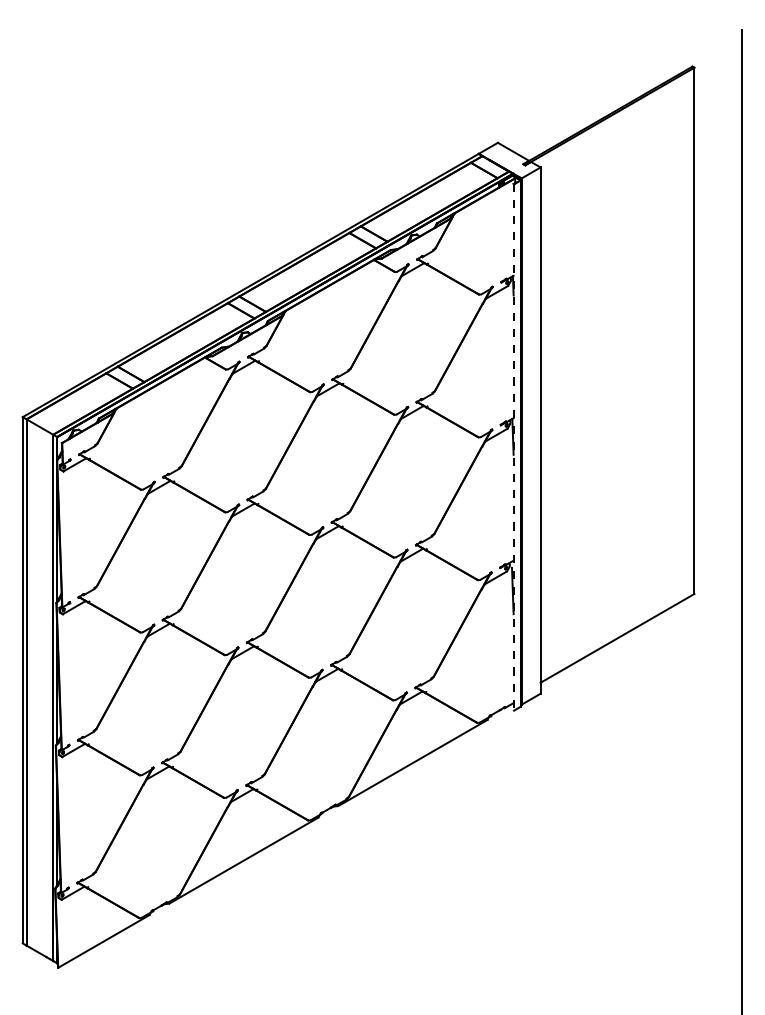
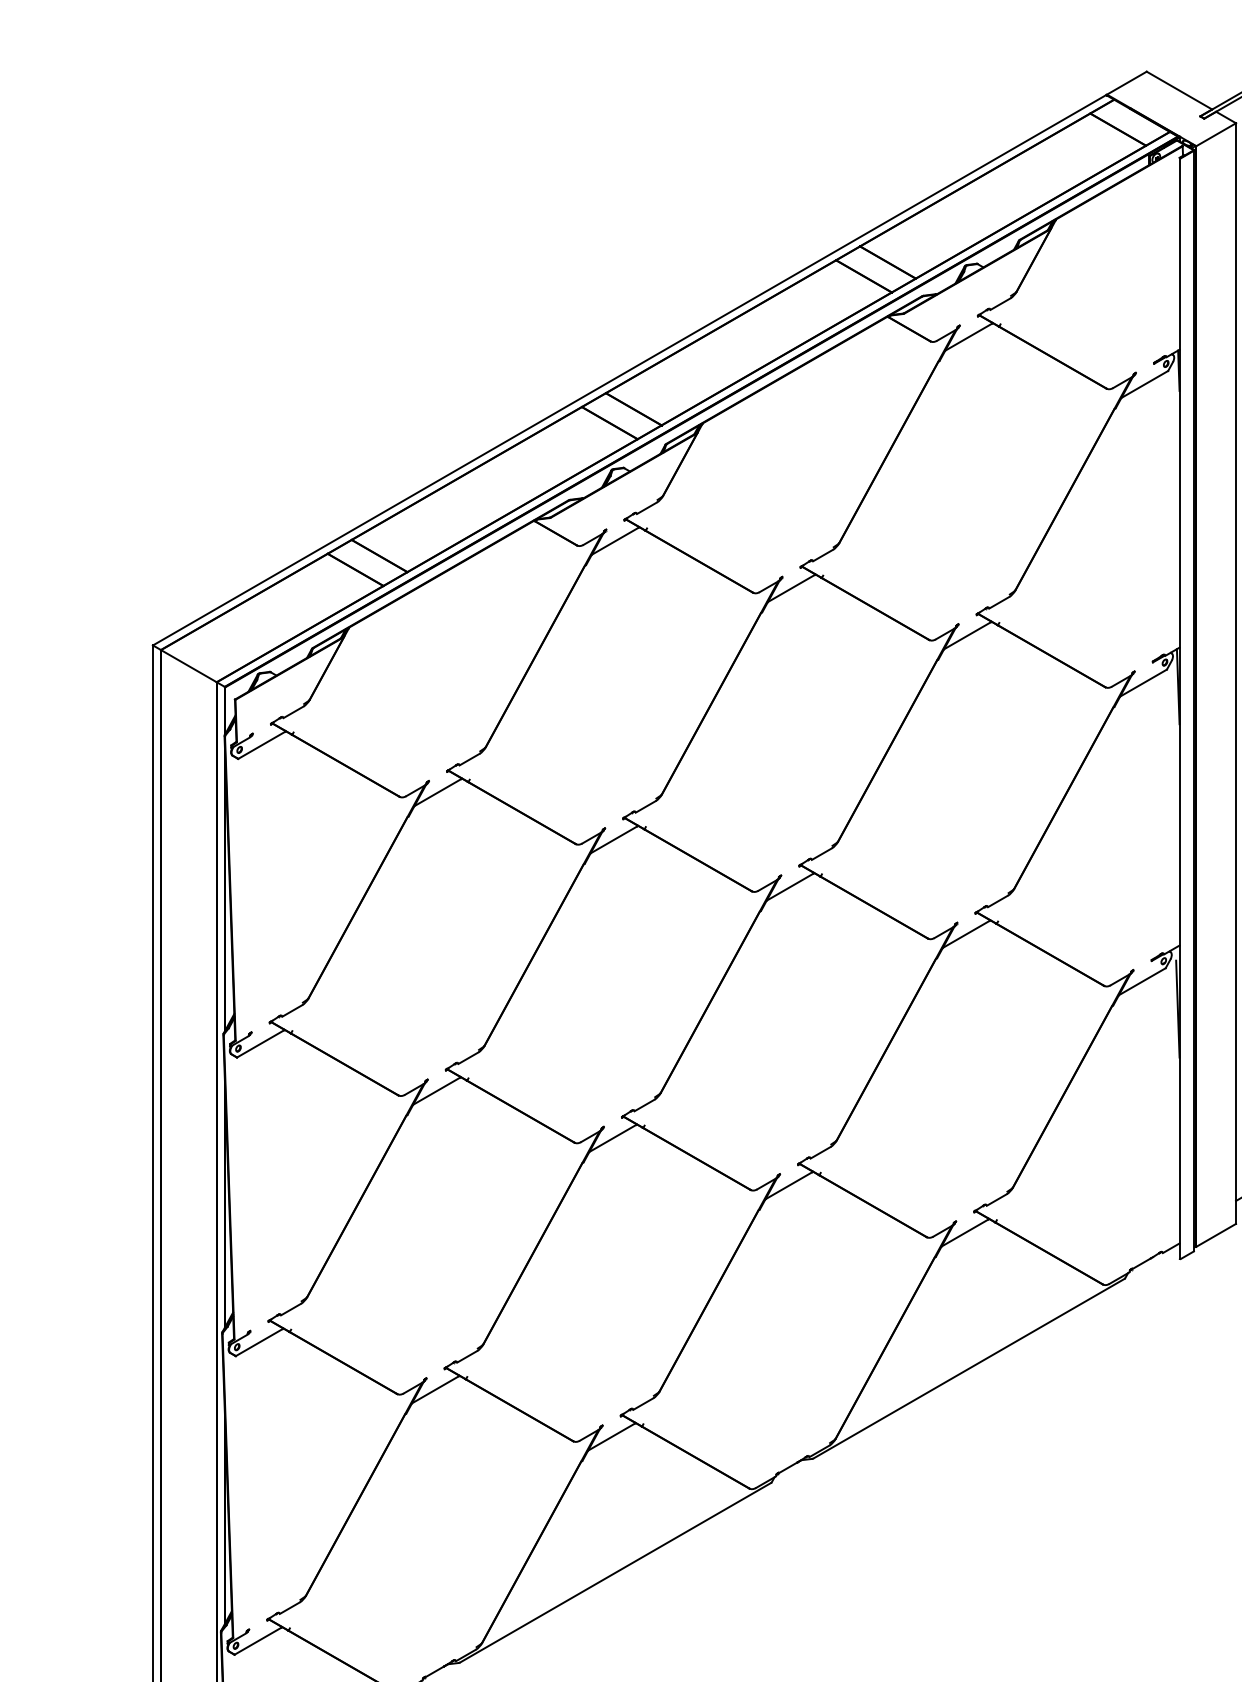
line: (513, 447) -> (1179, 708), dashed -> solid

